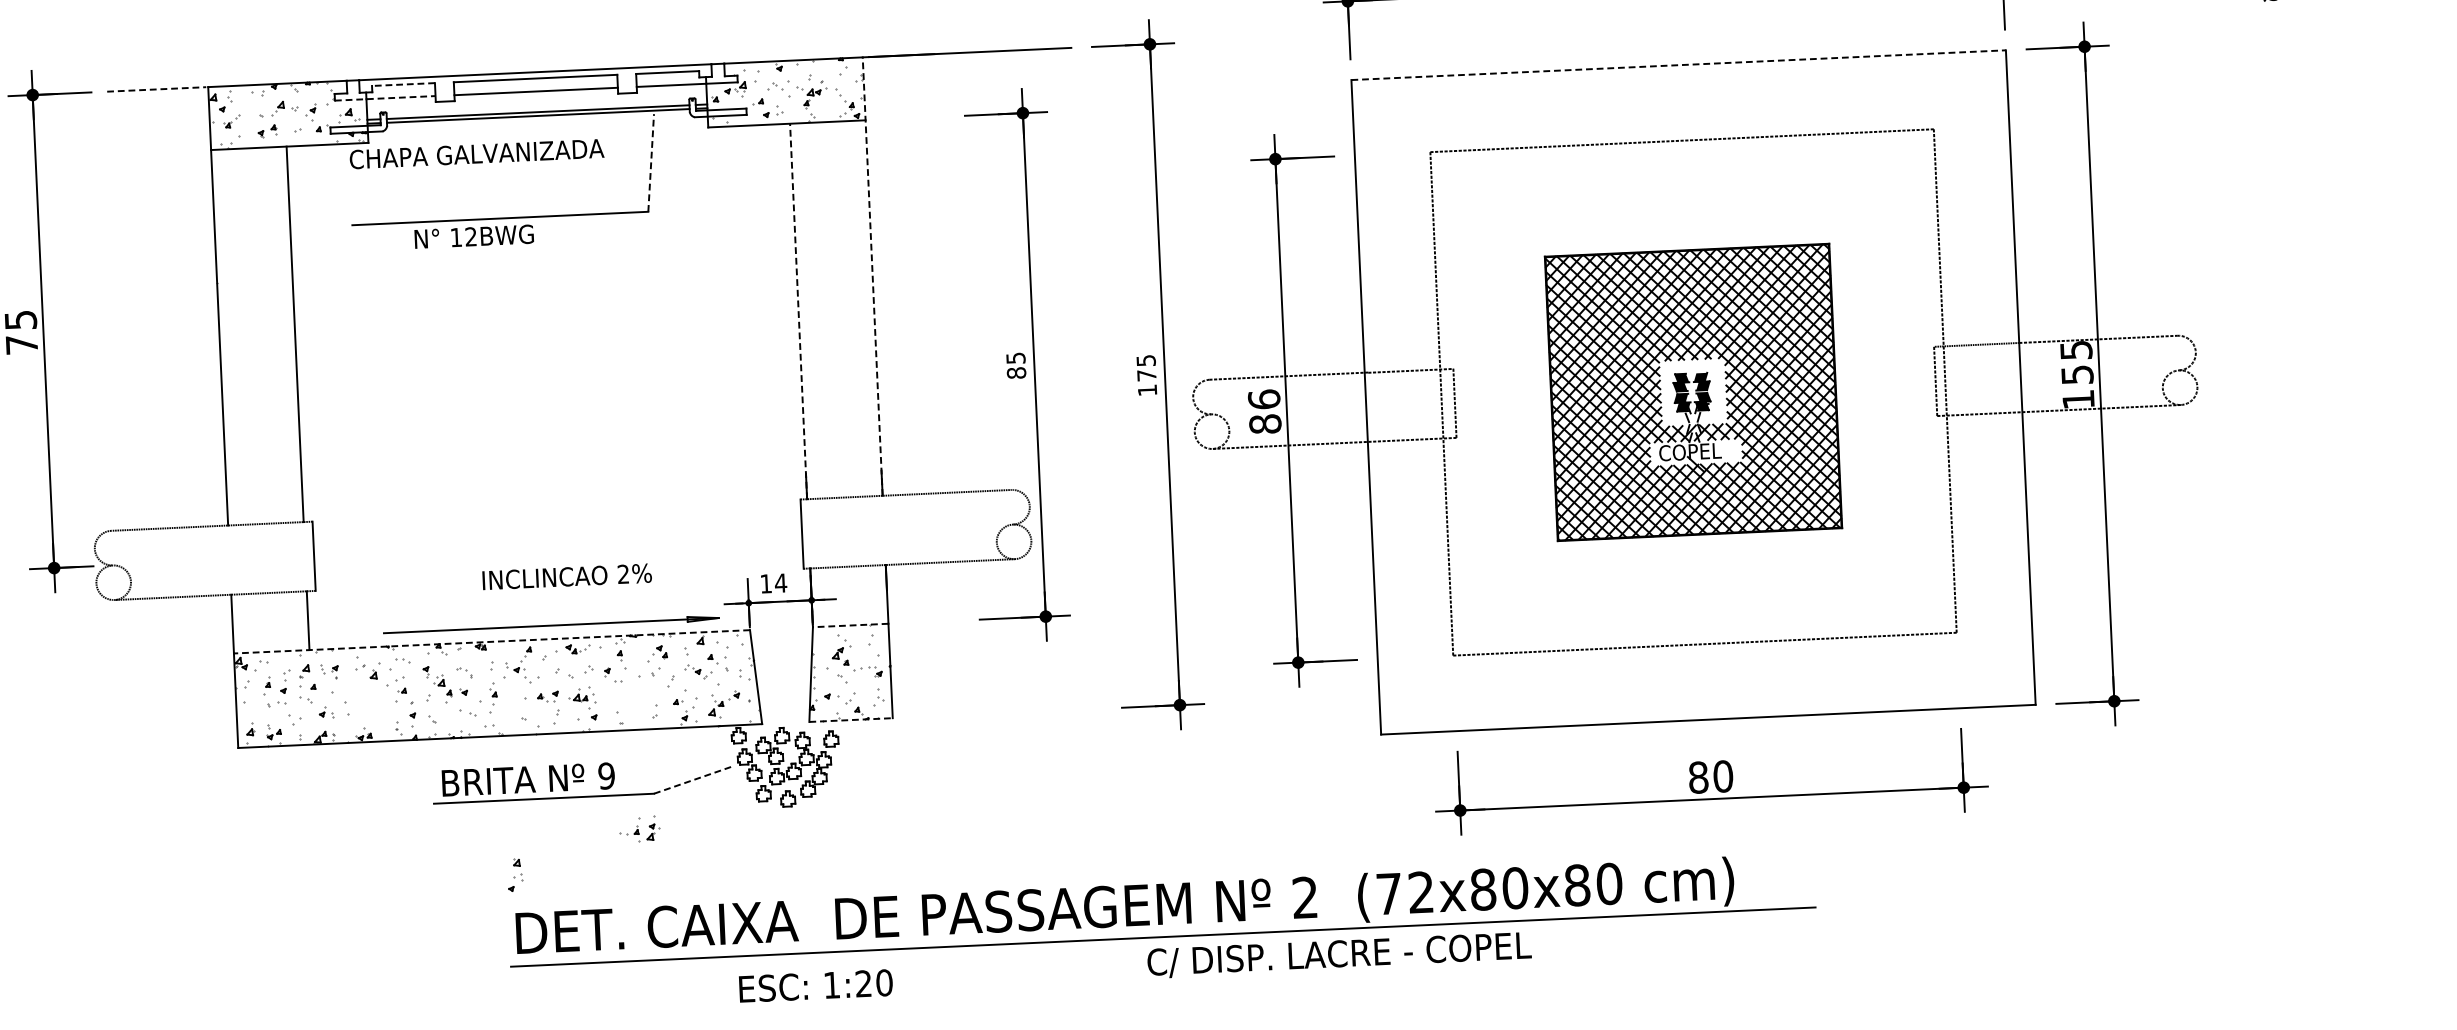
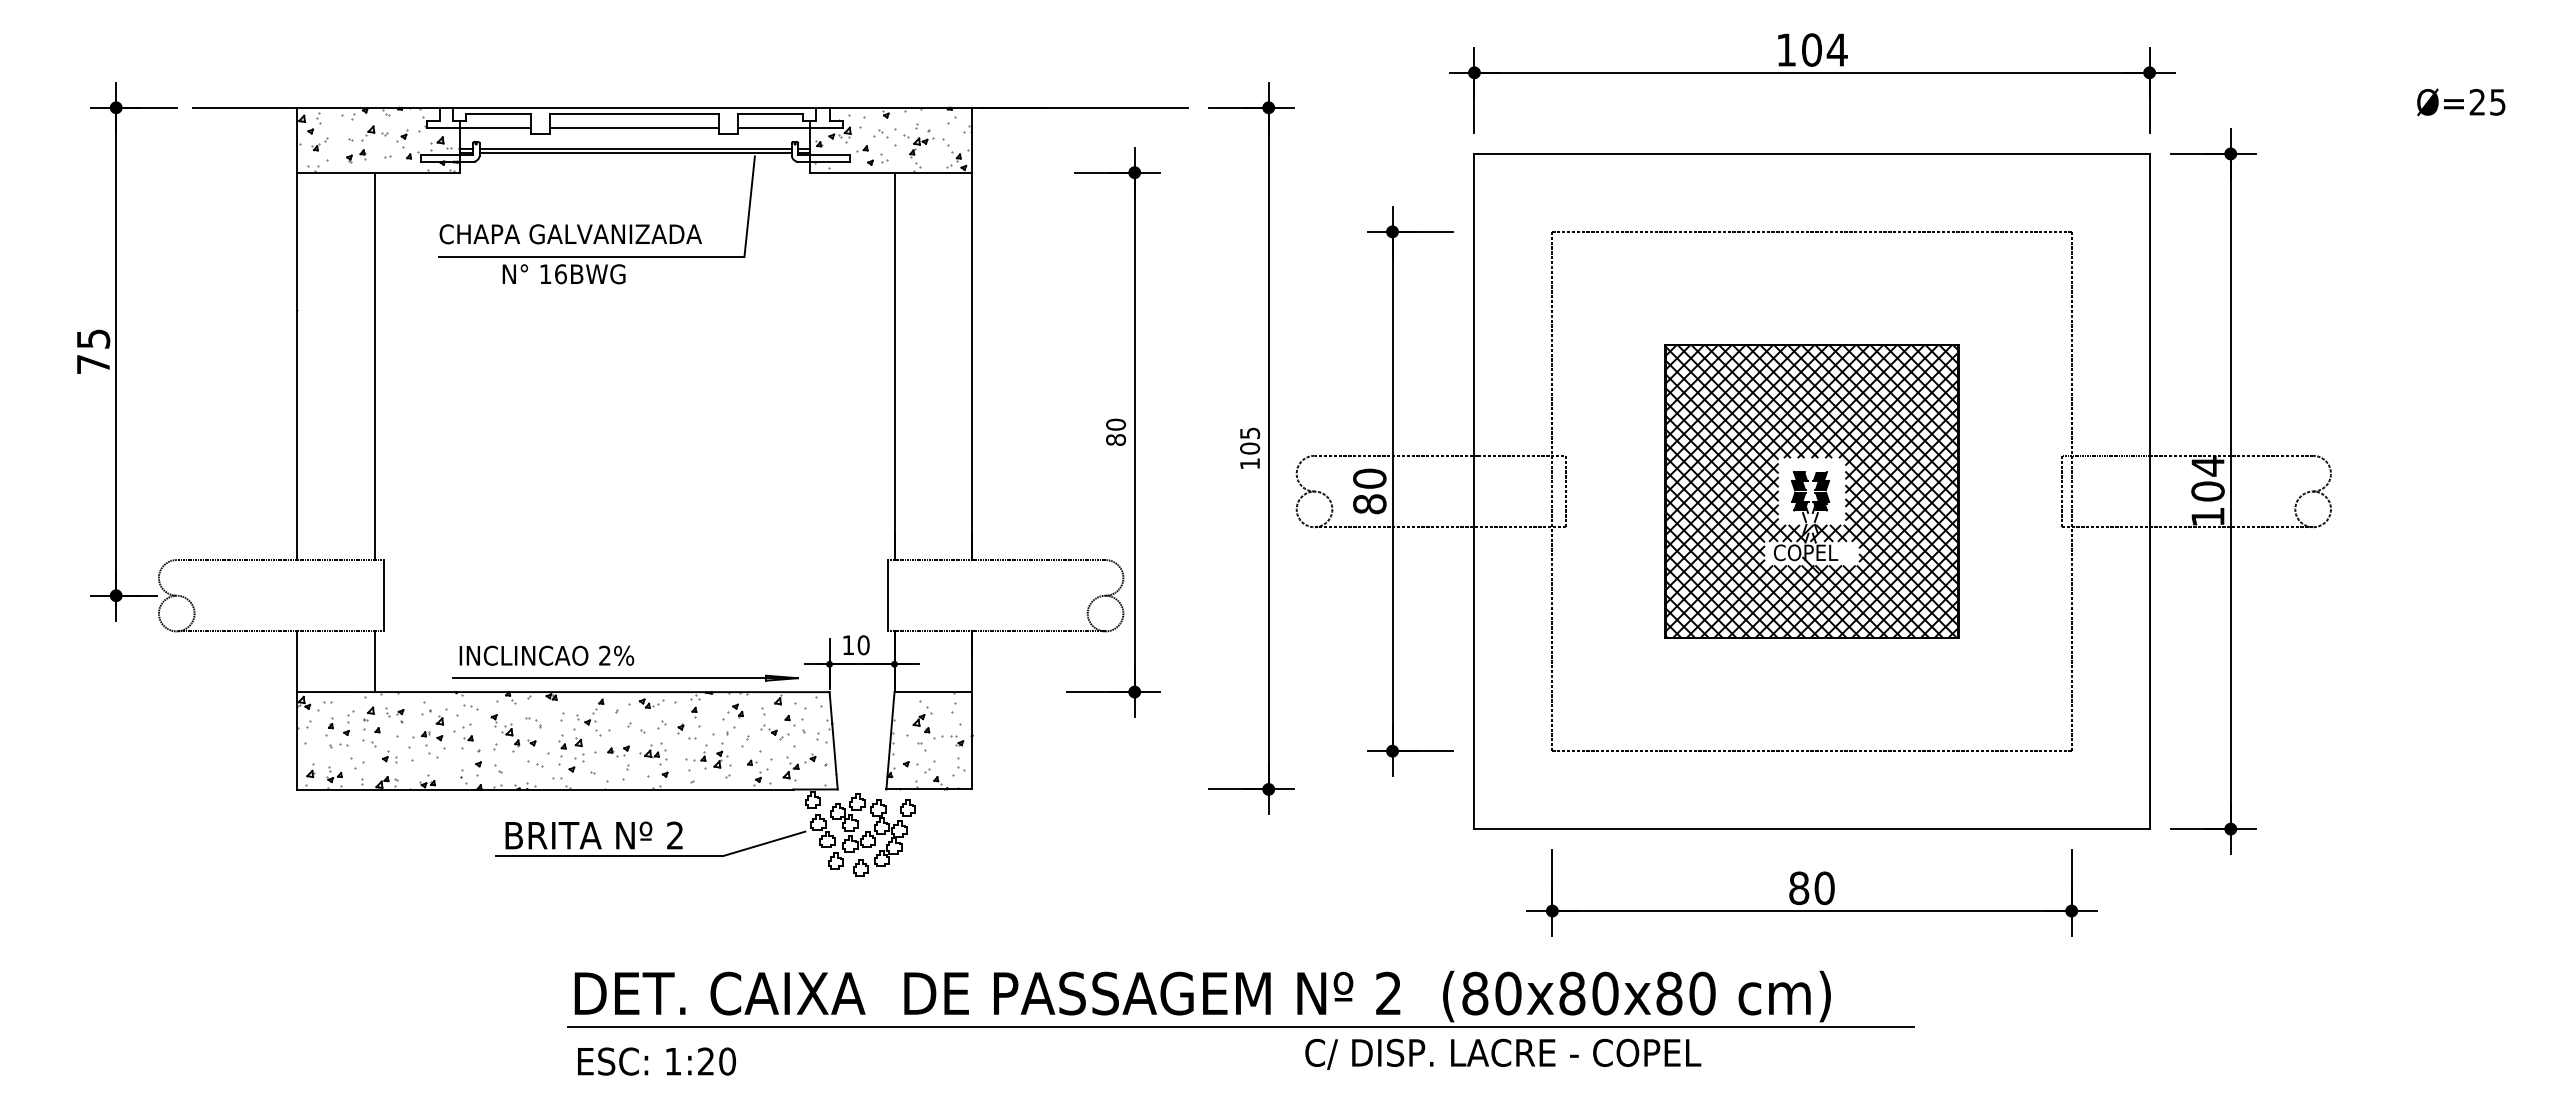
line: (1679, 64) -> (1812, 153), dashed -> solid
line: (402, 84) -> (497, 114), dashed -> solid
line: (157, 89) -> (244, 107), dashed -> solid
line: (384, 98) -> (478, 127), dashed -> solid
text: (476, 154) -> (570, 234), moved
line: (650, 162) -> (749, 206), dashed -> solid
text: (471, 237) -> (561, 274), 12BWG -> 16BWG
line: (872, 276) -> (972, 333), dashed -> solid
line: (798, 311) -> (894, 366), dashed -> solid
text: (1016, 358) -> (1116, 424), 85 -> 80
text: (2076, 362) -> (2207, 478), 155 -> 104
text: (1147, 375) -> (1250, 448), 175 -> 105
text: (1263, 399) -> (1369, 478), 86 -> 80
text: (566, 576) -> (546, 655), moved
text: (780, 583) -> (863, 645), 14 -> 10
line: (850, 625) -> (933, 692), dashed -> solid
line: (491, 642) -> (562, 692), dashed -> solid
part: (363, 698) -> (428, 744), added
line: (851, 720) -> (929, 789), dashed -> solid
text: (605, 775) -> (674, 835), 9 -> 2
line: (693, 779) -> (764, 843), dashed -> solid
part: (639, 828) -> (706, 755), moved
part: (515, 874) -> (576, 754), moved
text: (1404, 893) -> (1491, 993), (72x80x80 -> (80x80x80
text: (1339, 954) -> (1503, 1053), moved
text: (815, 985) -> (656, 1061), moved

